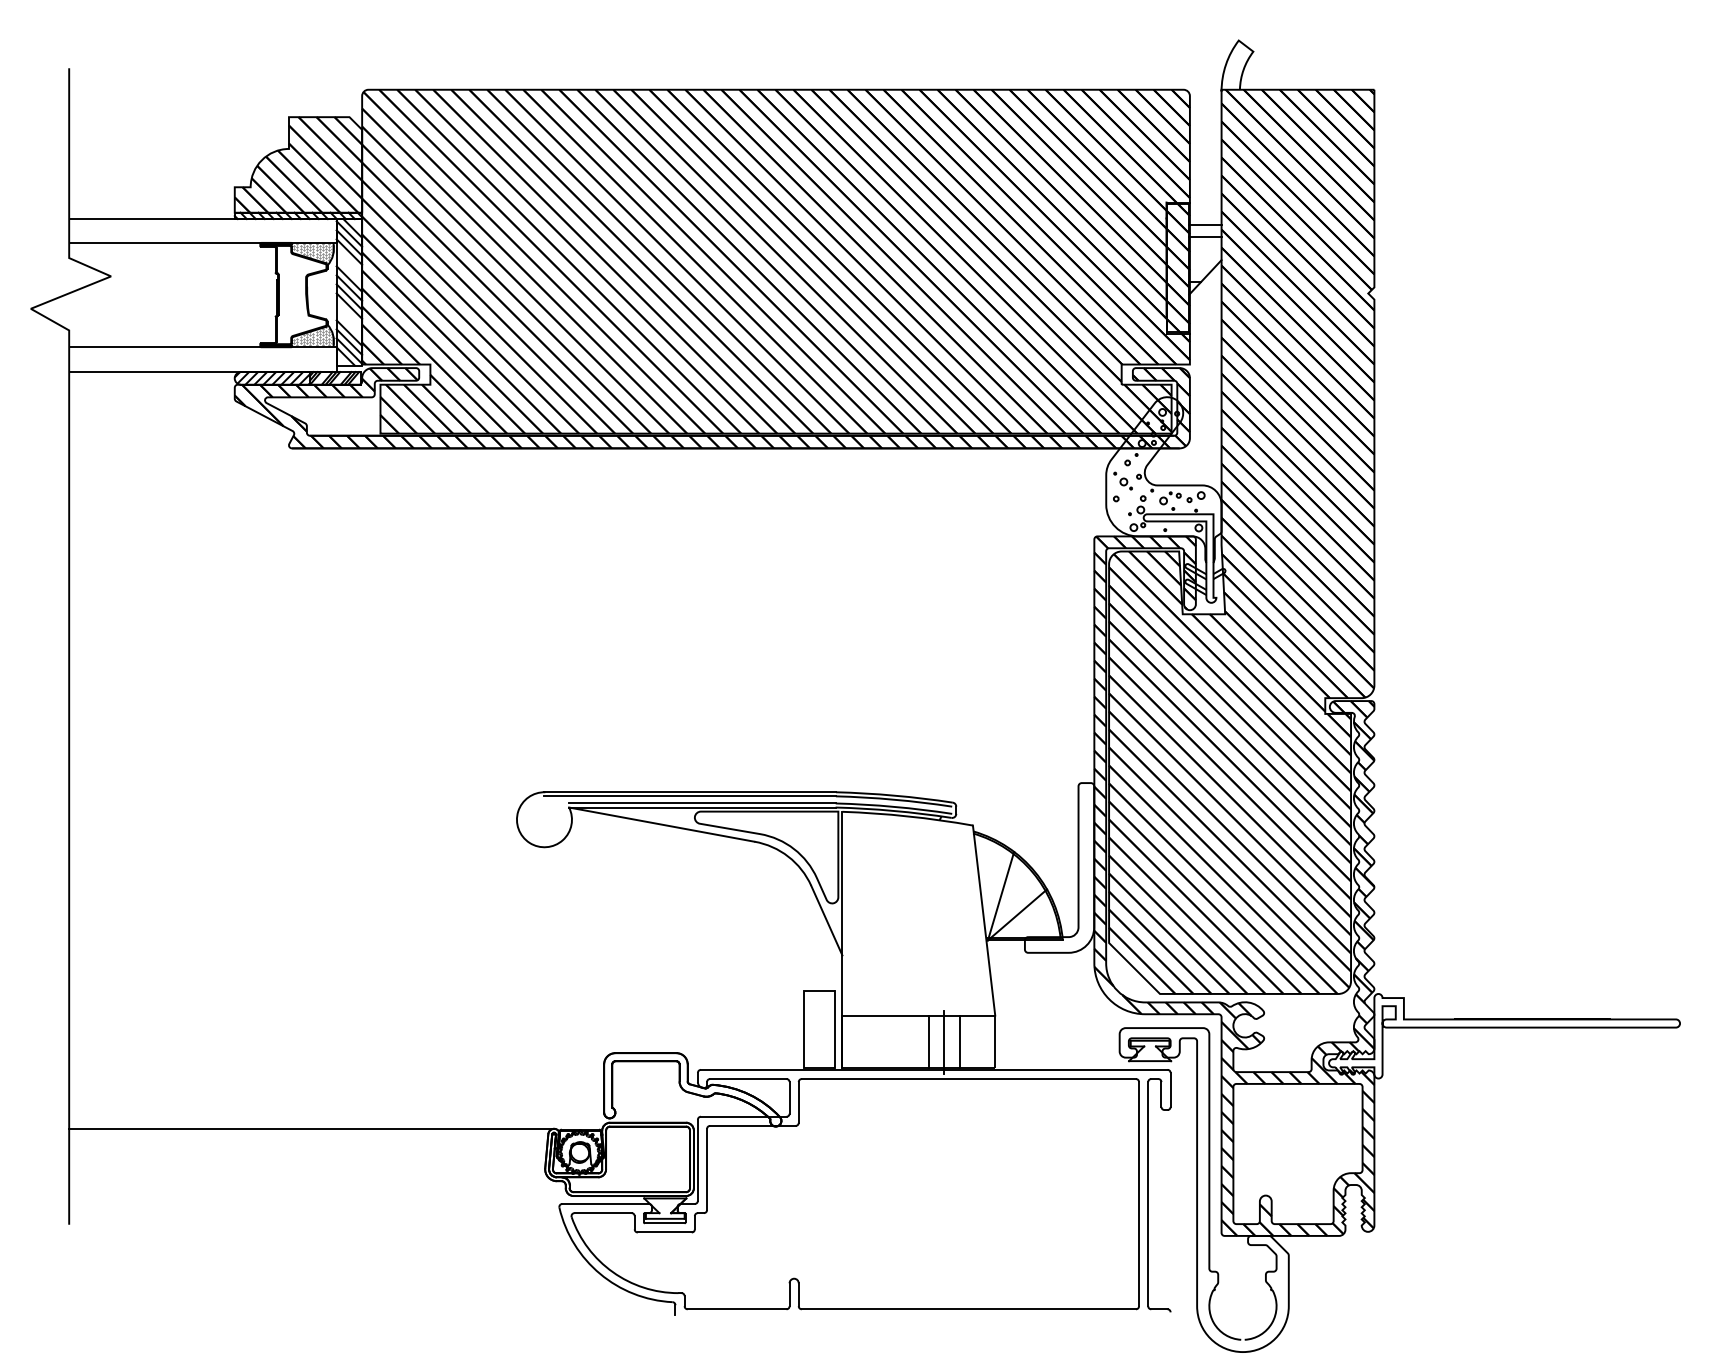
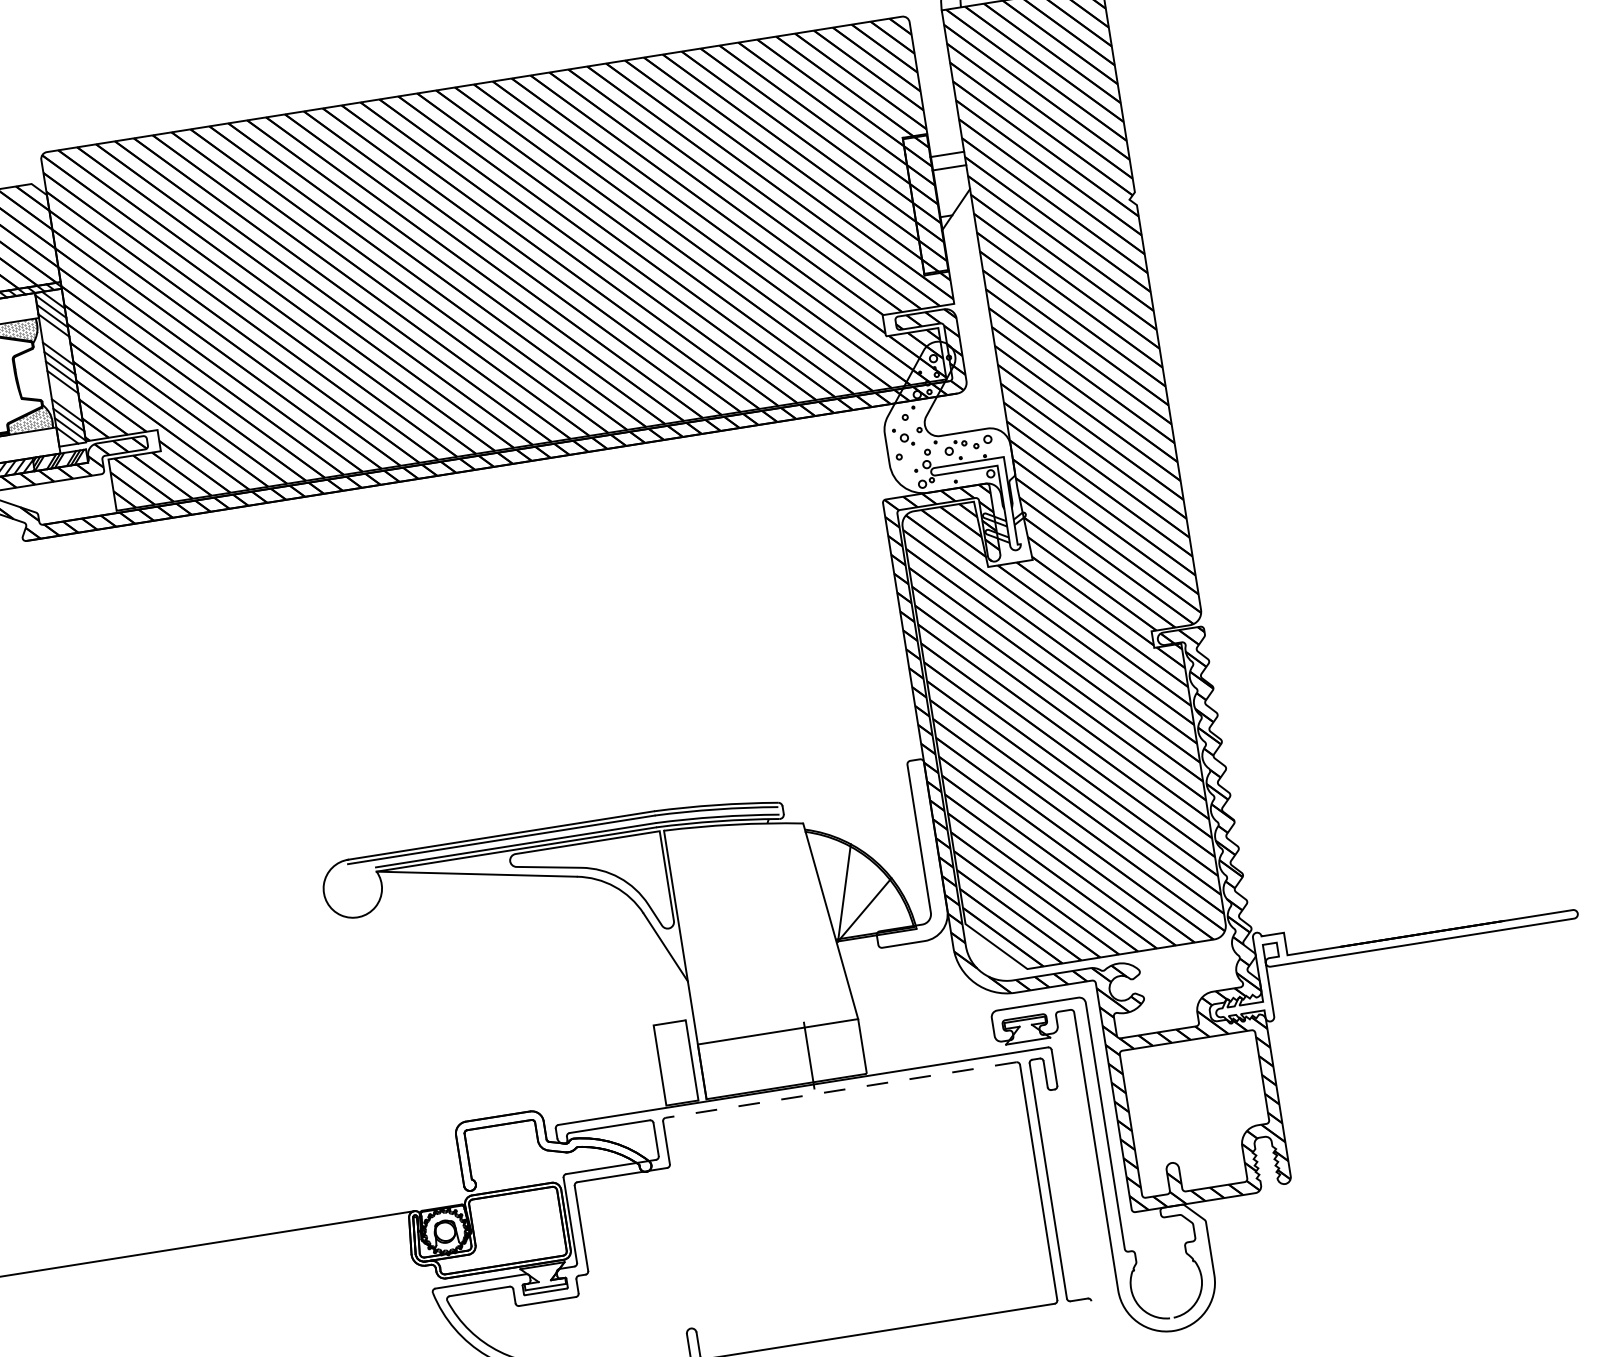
line: (929, 1041) -> (793, 1057), removed
line: (959, 1041) -> (825, 1052), removed
line: (968, 1079) -> (840, 1090), solid -> dashed

